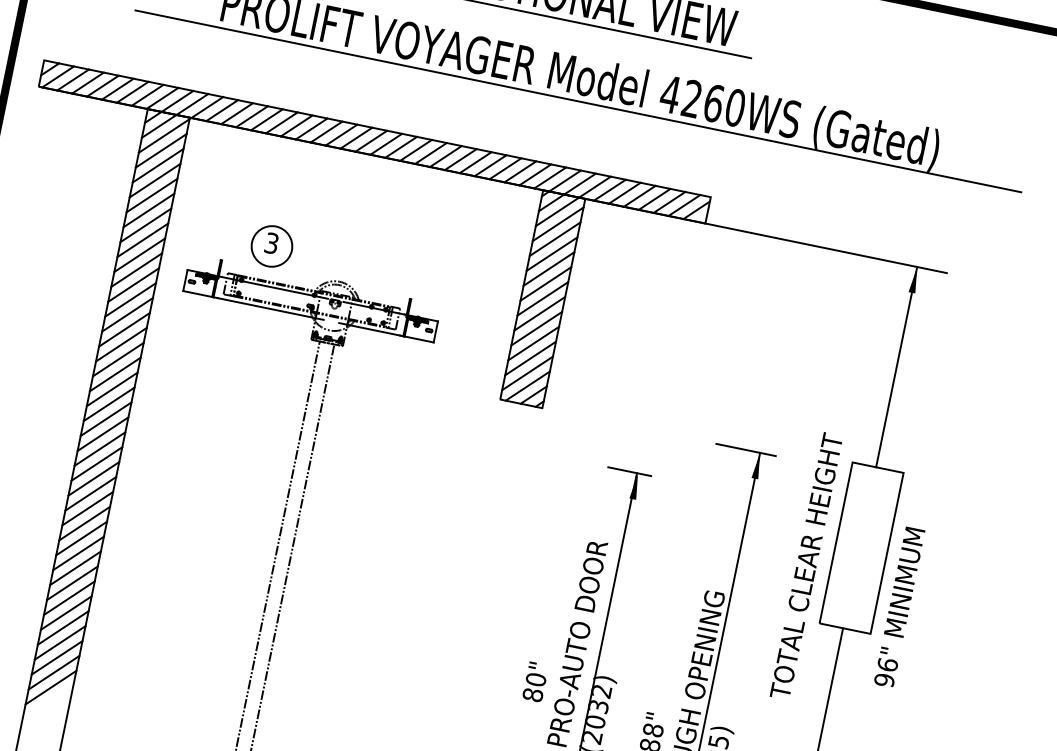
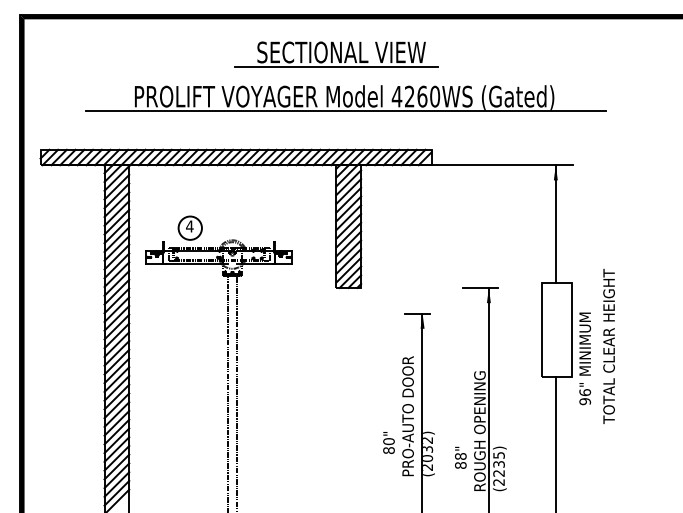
text: (271, 243) -> (189, 226), 3 -> 4
text: (805, 566) -> (608, 346), moved

